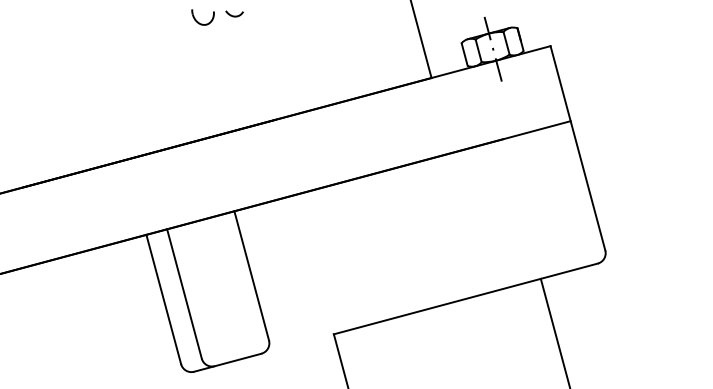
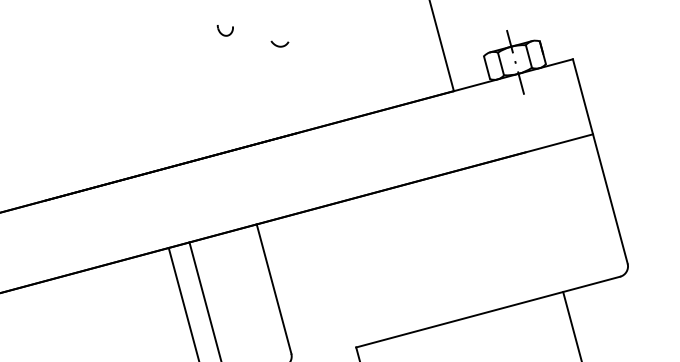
curve: (234, 15) -> (279, 45), moved
part: (202, 17) -> (224, 30), size x0.7

